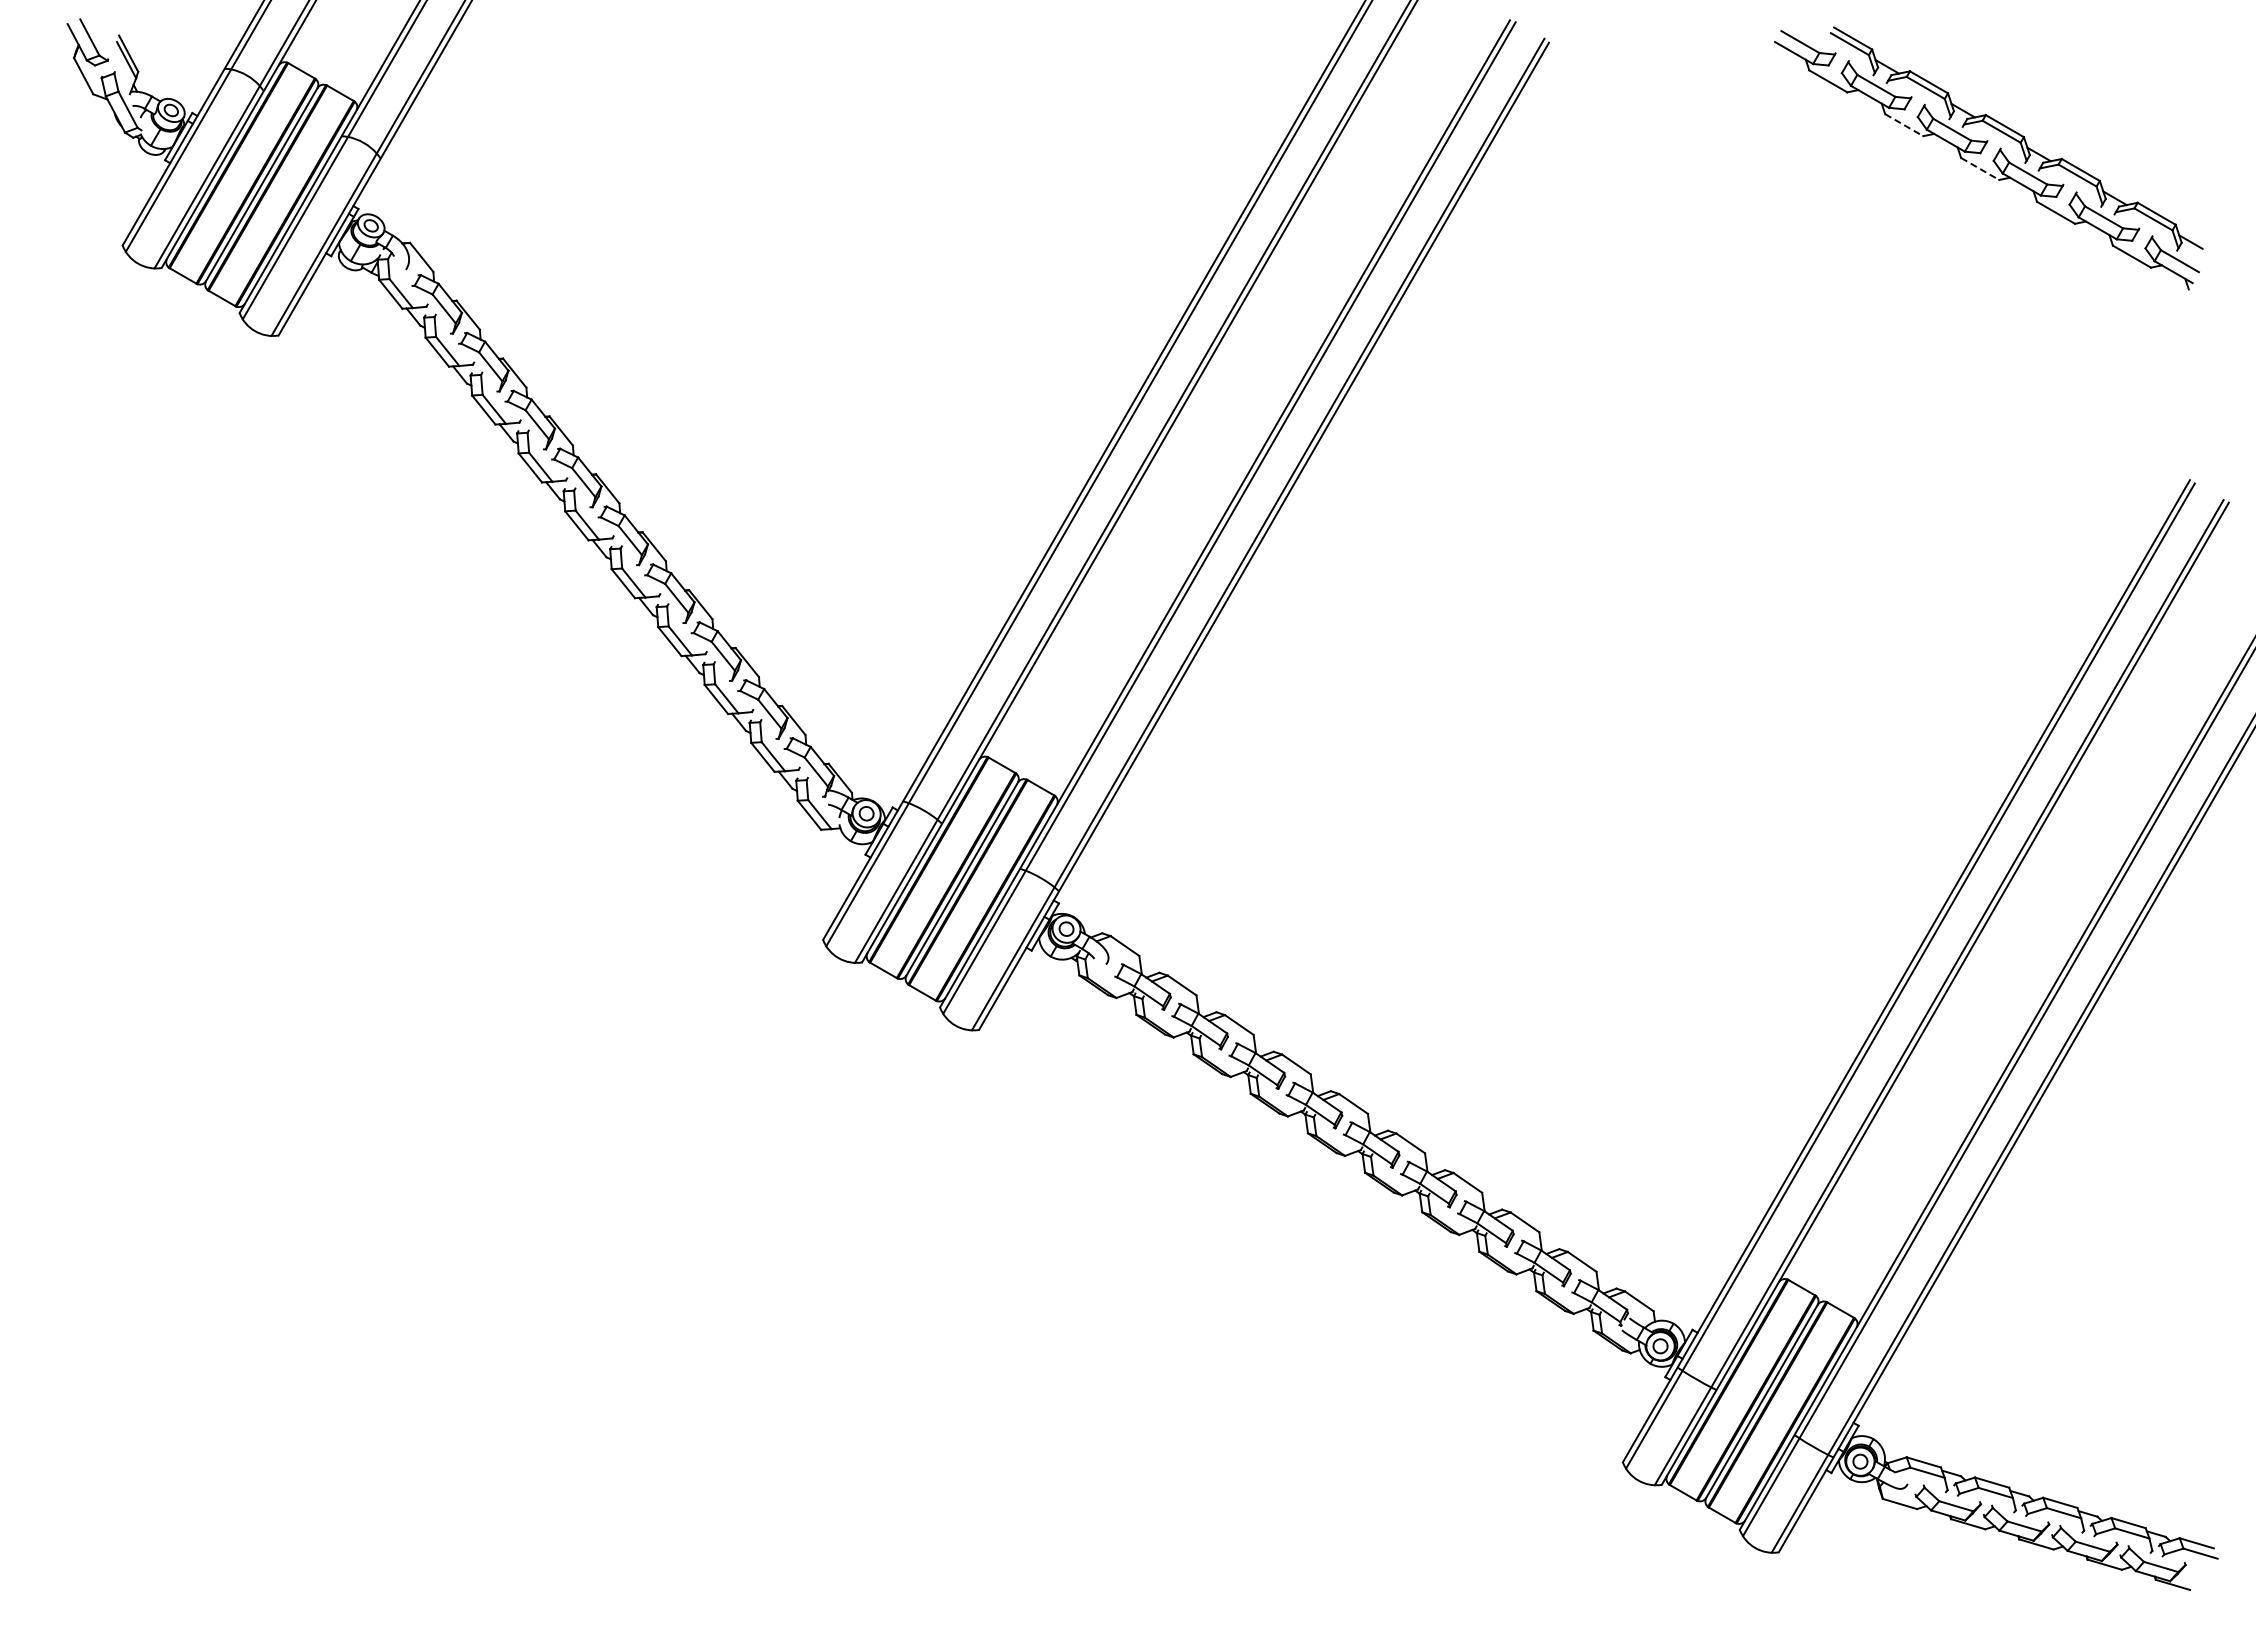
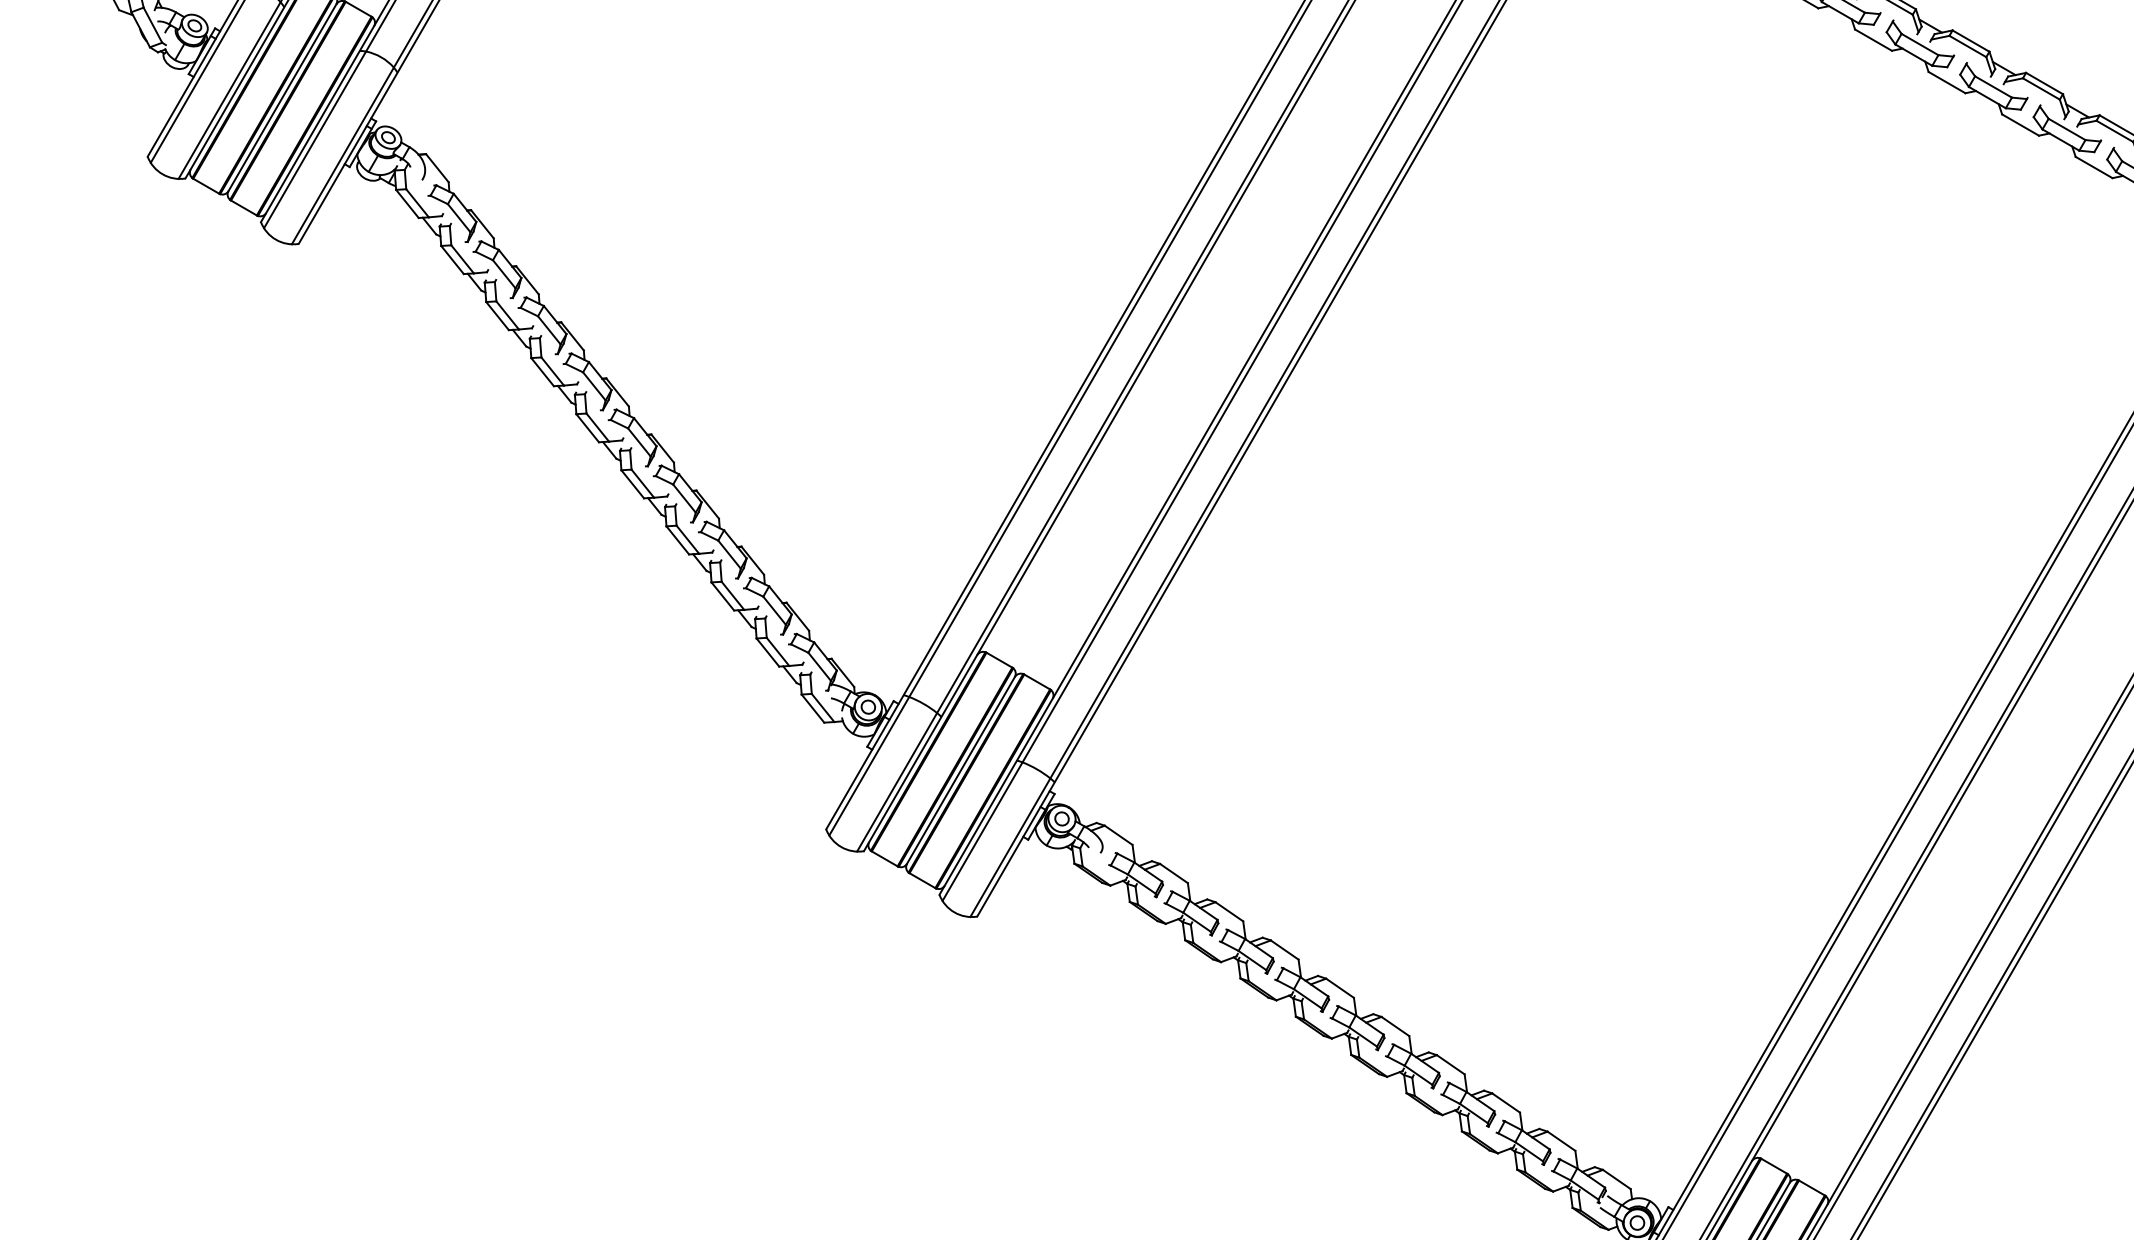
line: (1904, 125) -> (1873, 40), dashed -> solid
line: (1980, 169) -> (1947, 83), dashed -> solid

